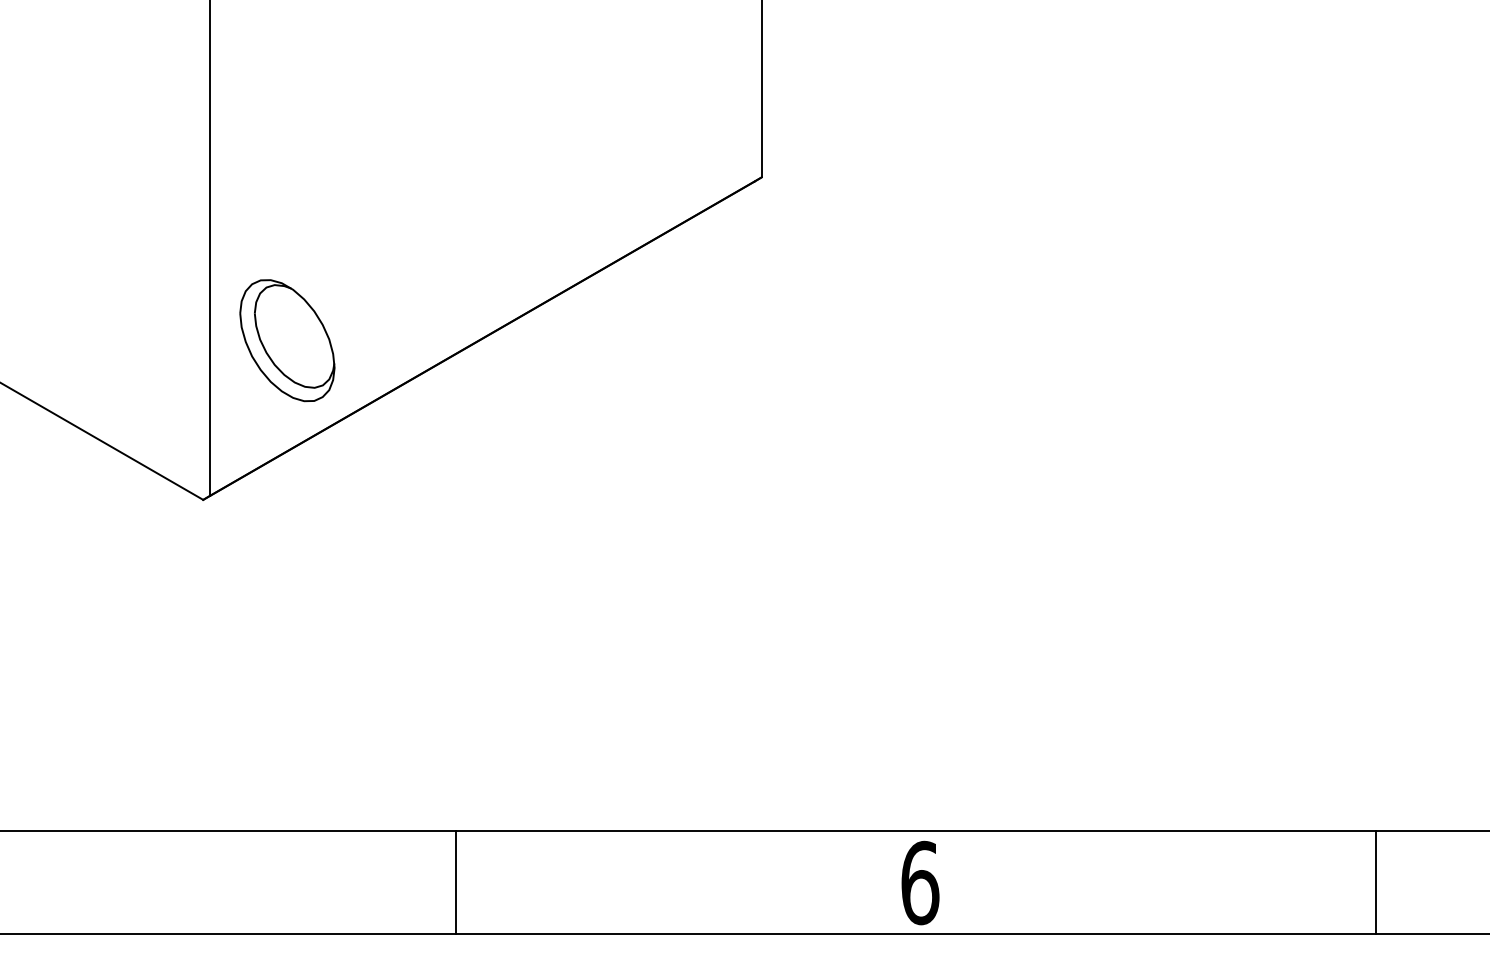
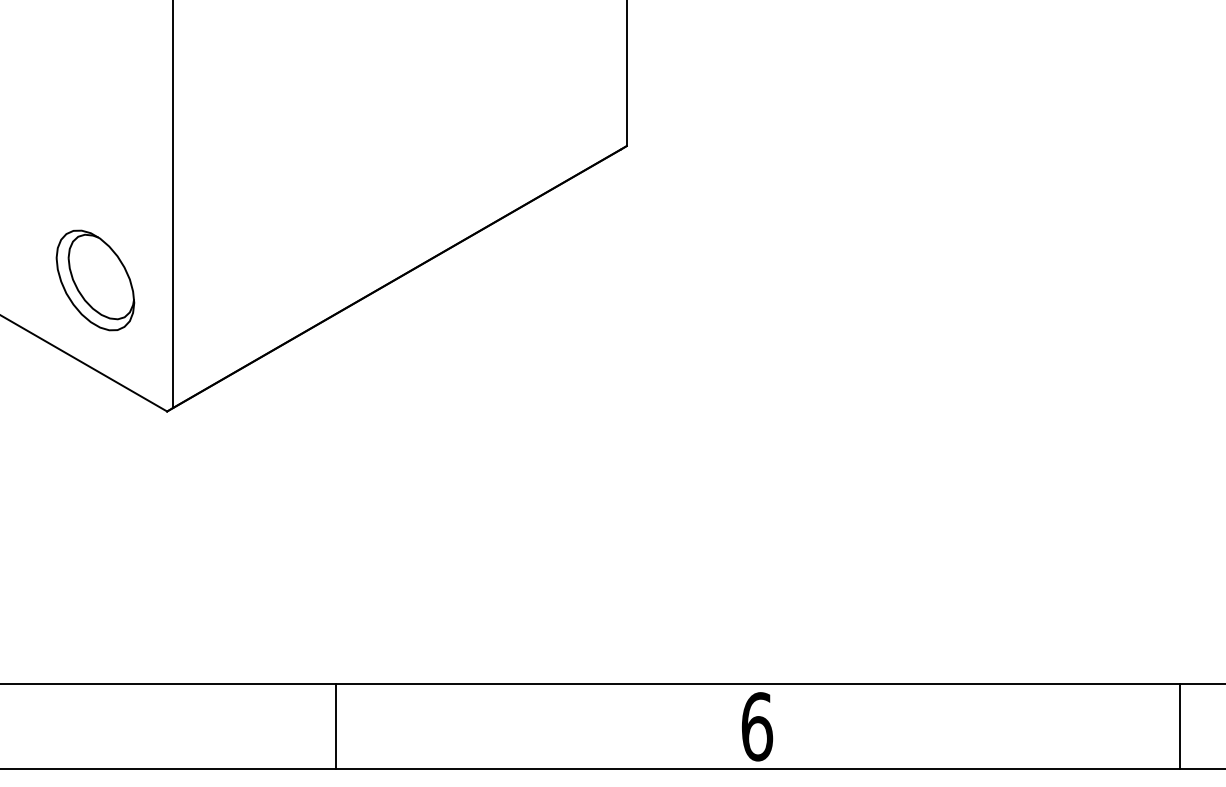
part: (287, 340) -> (95, 280), moved
line: (455, 882) -> (335, 726), moved
line: (1376, 882) -> (1180, 726), moved

